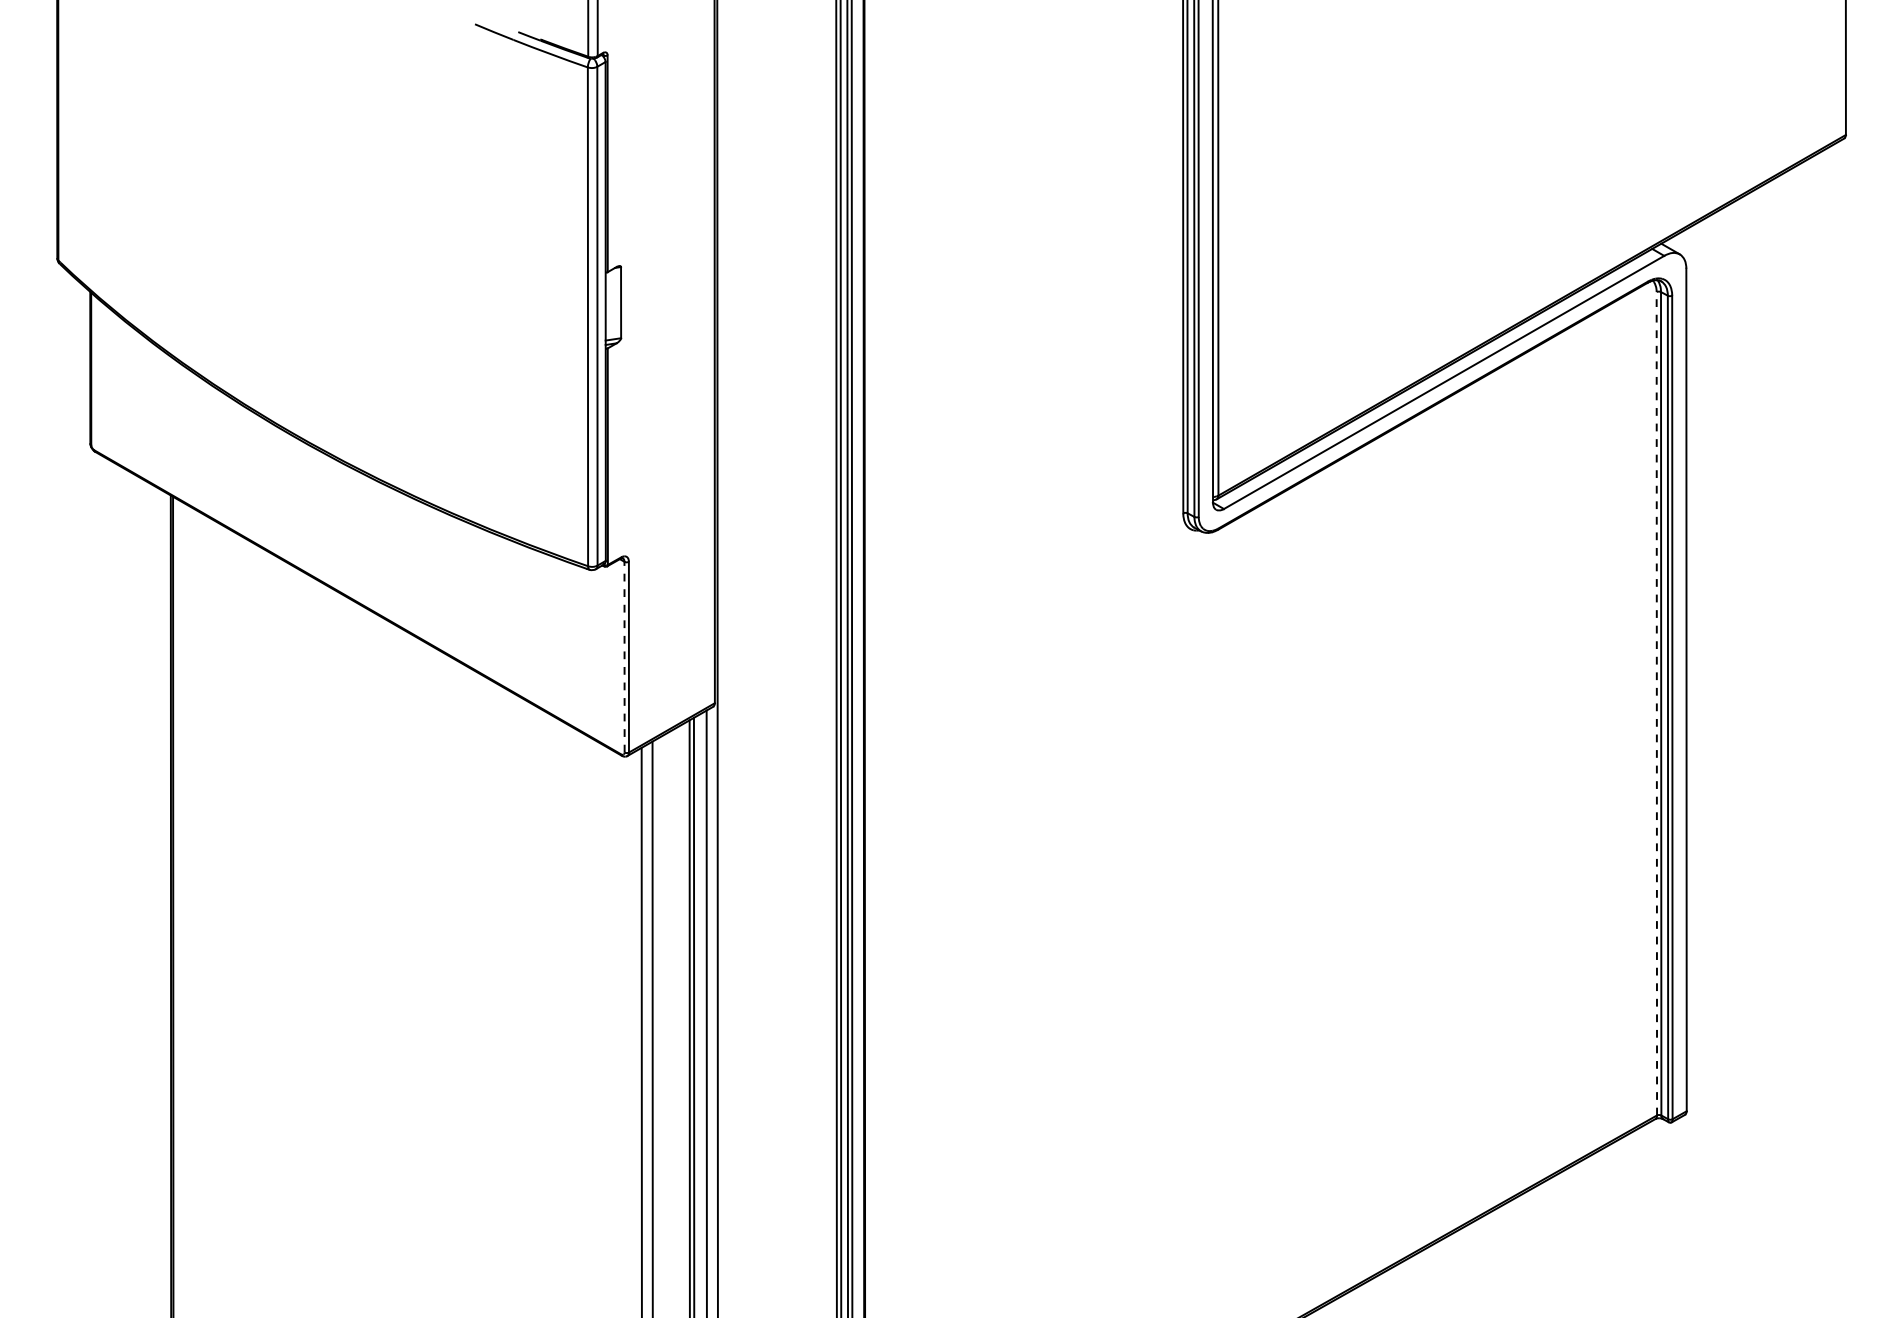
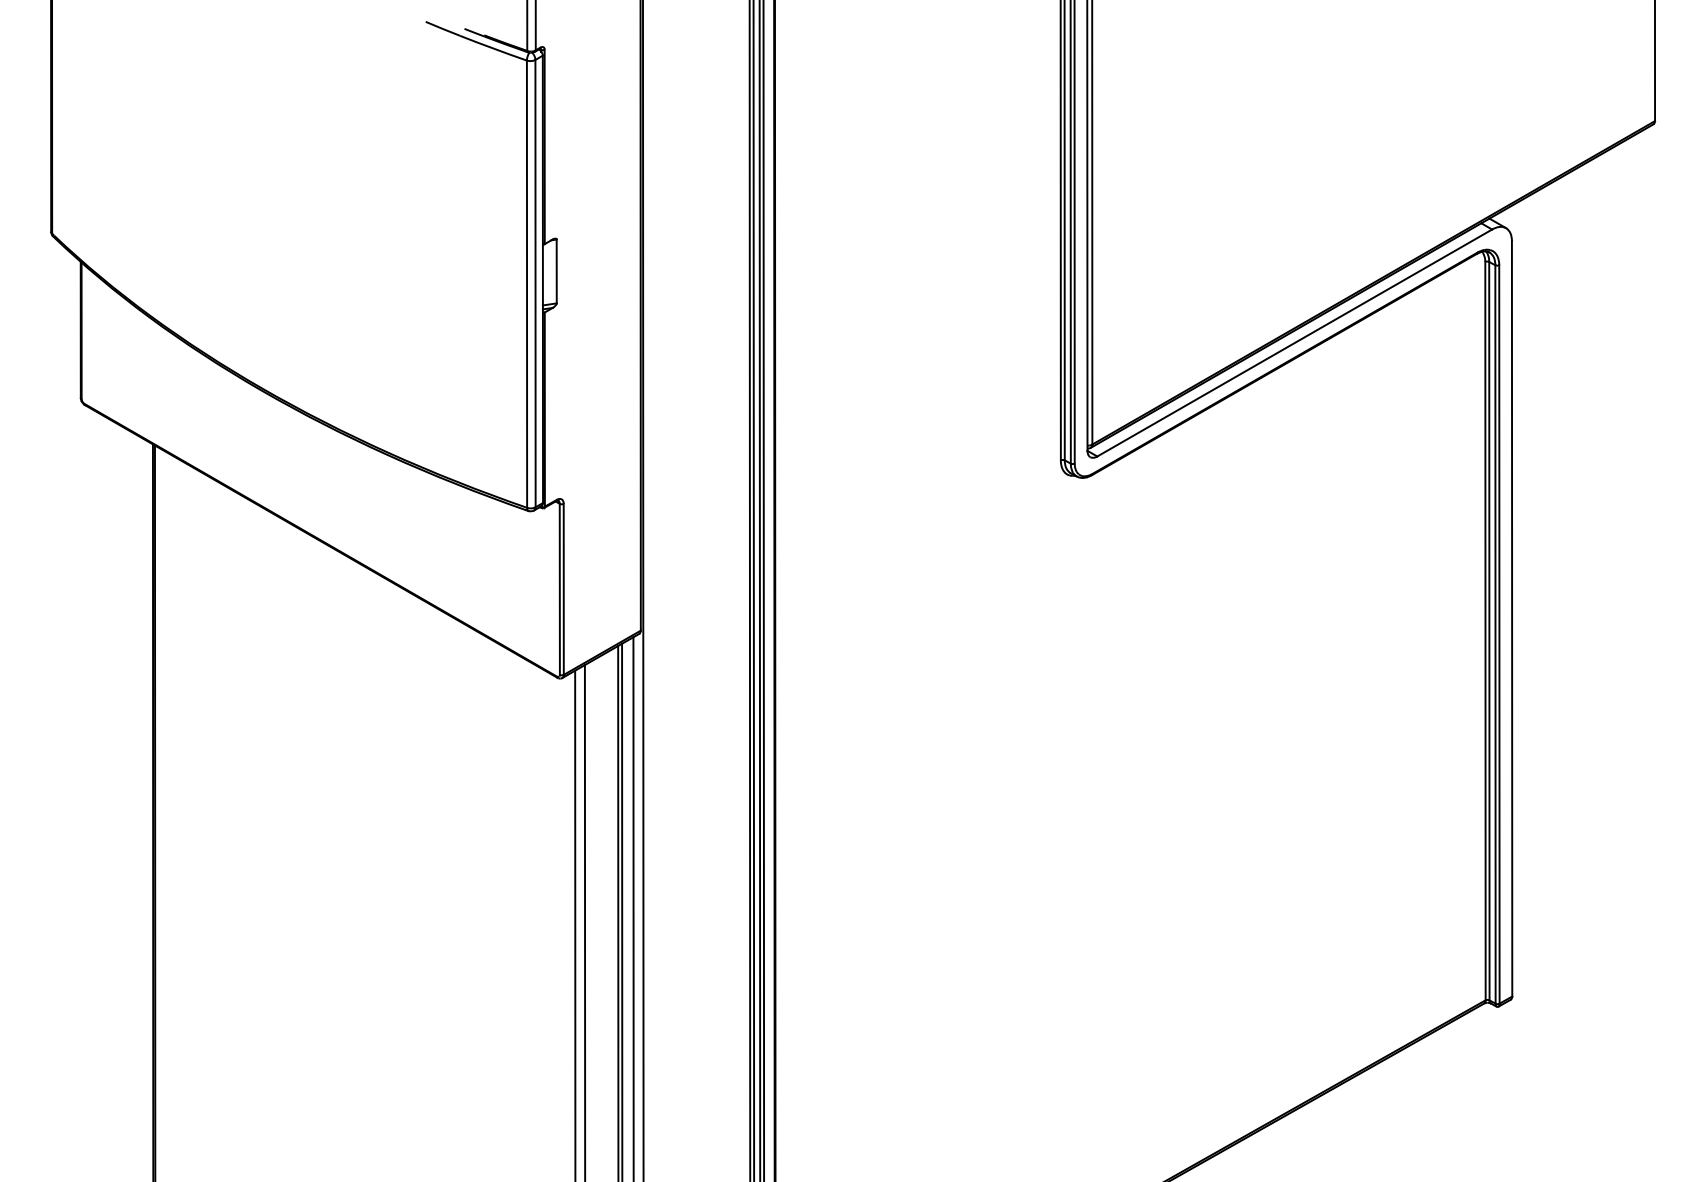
line: (624, 656) -> (559, 588), dashed -> solid
line: (1656, 703) -> (1485, 630), dashed -> solid

